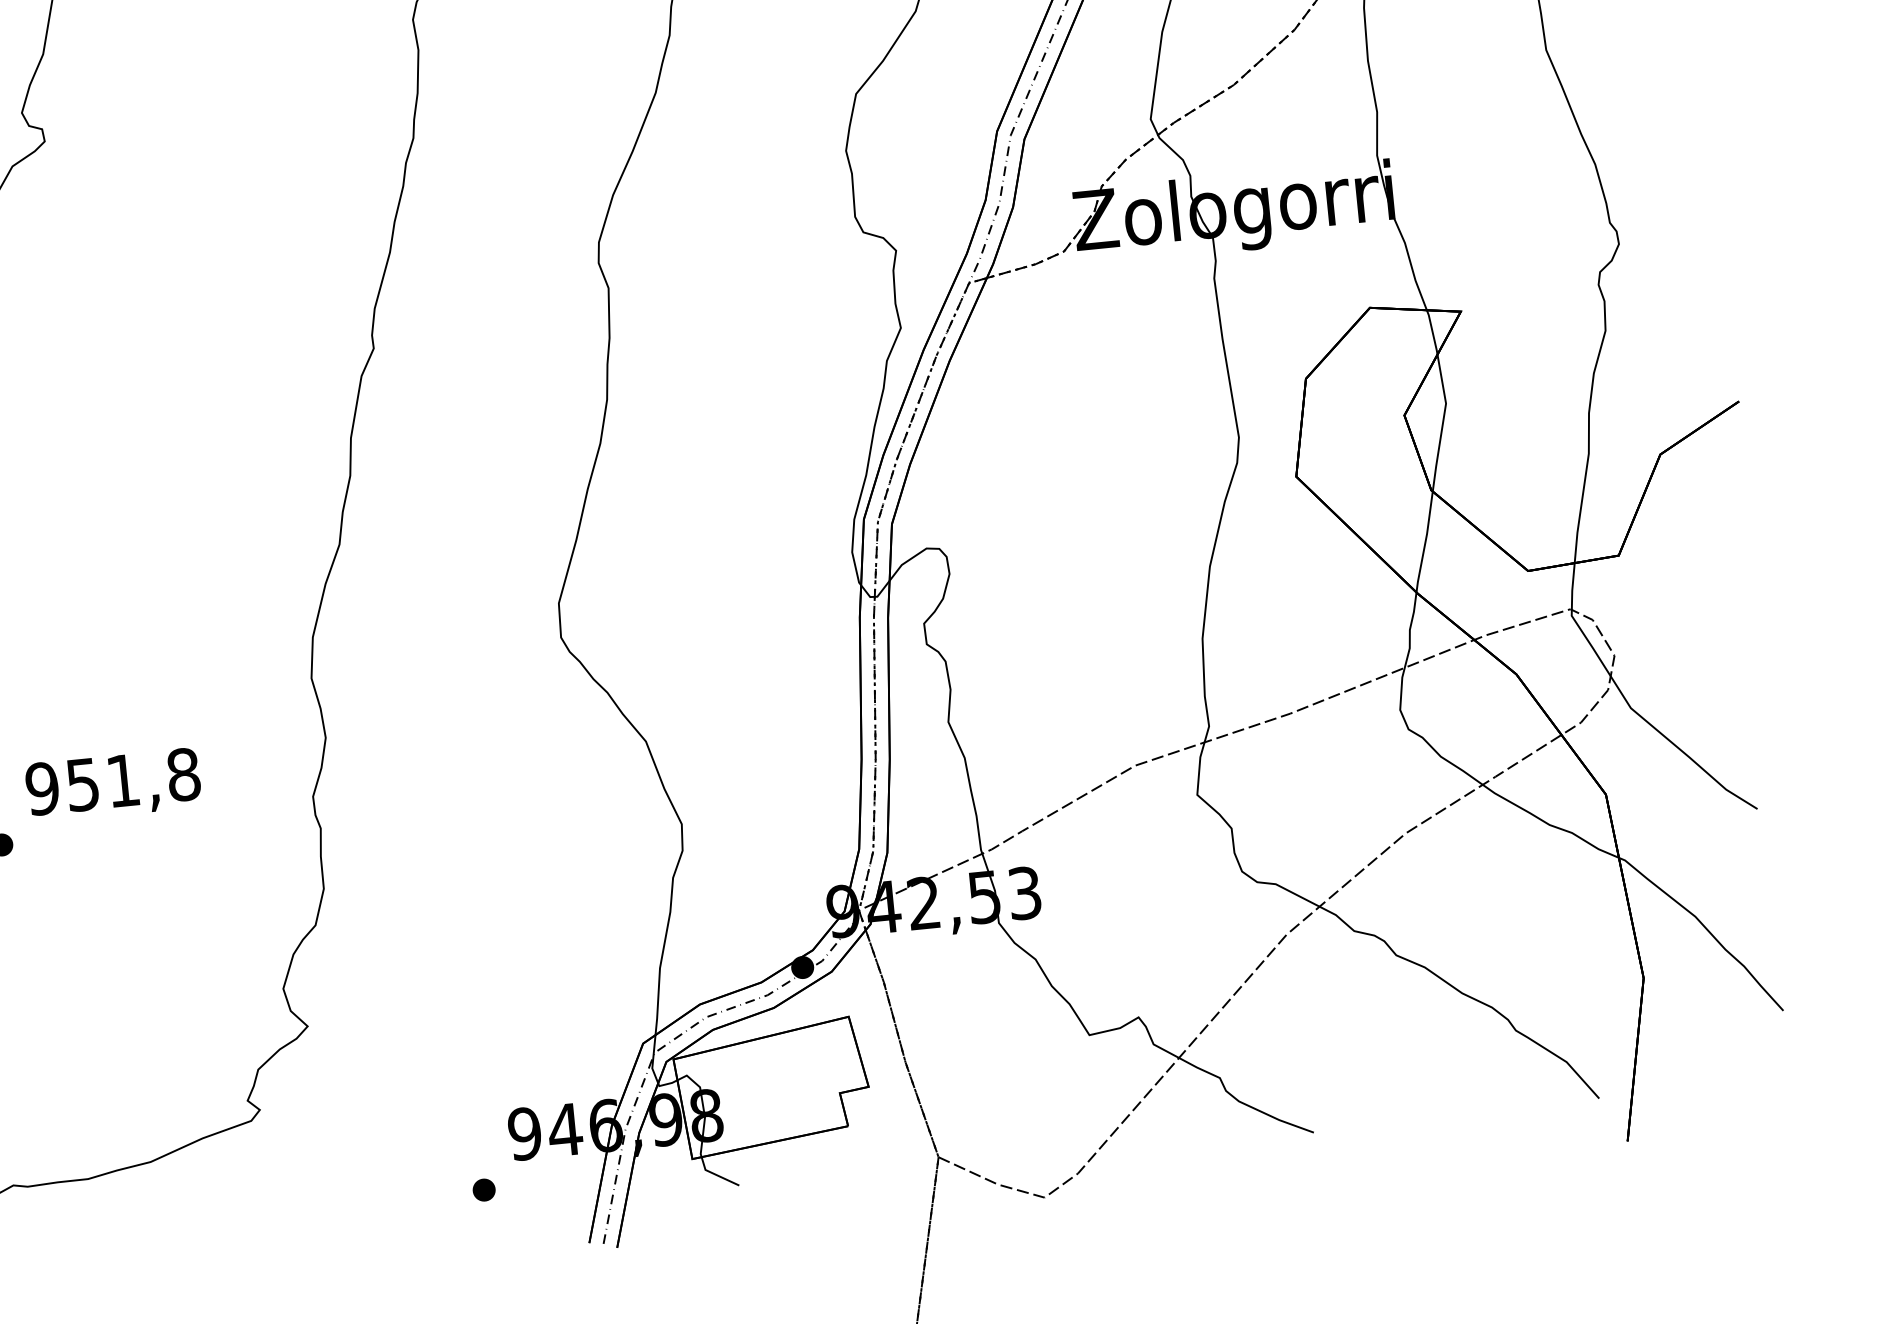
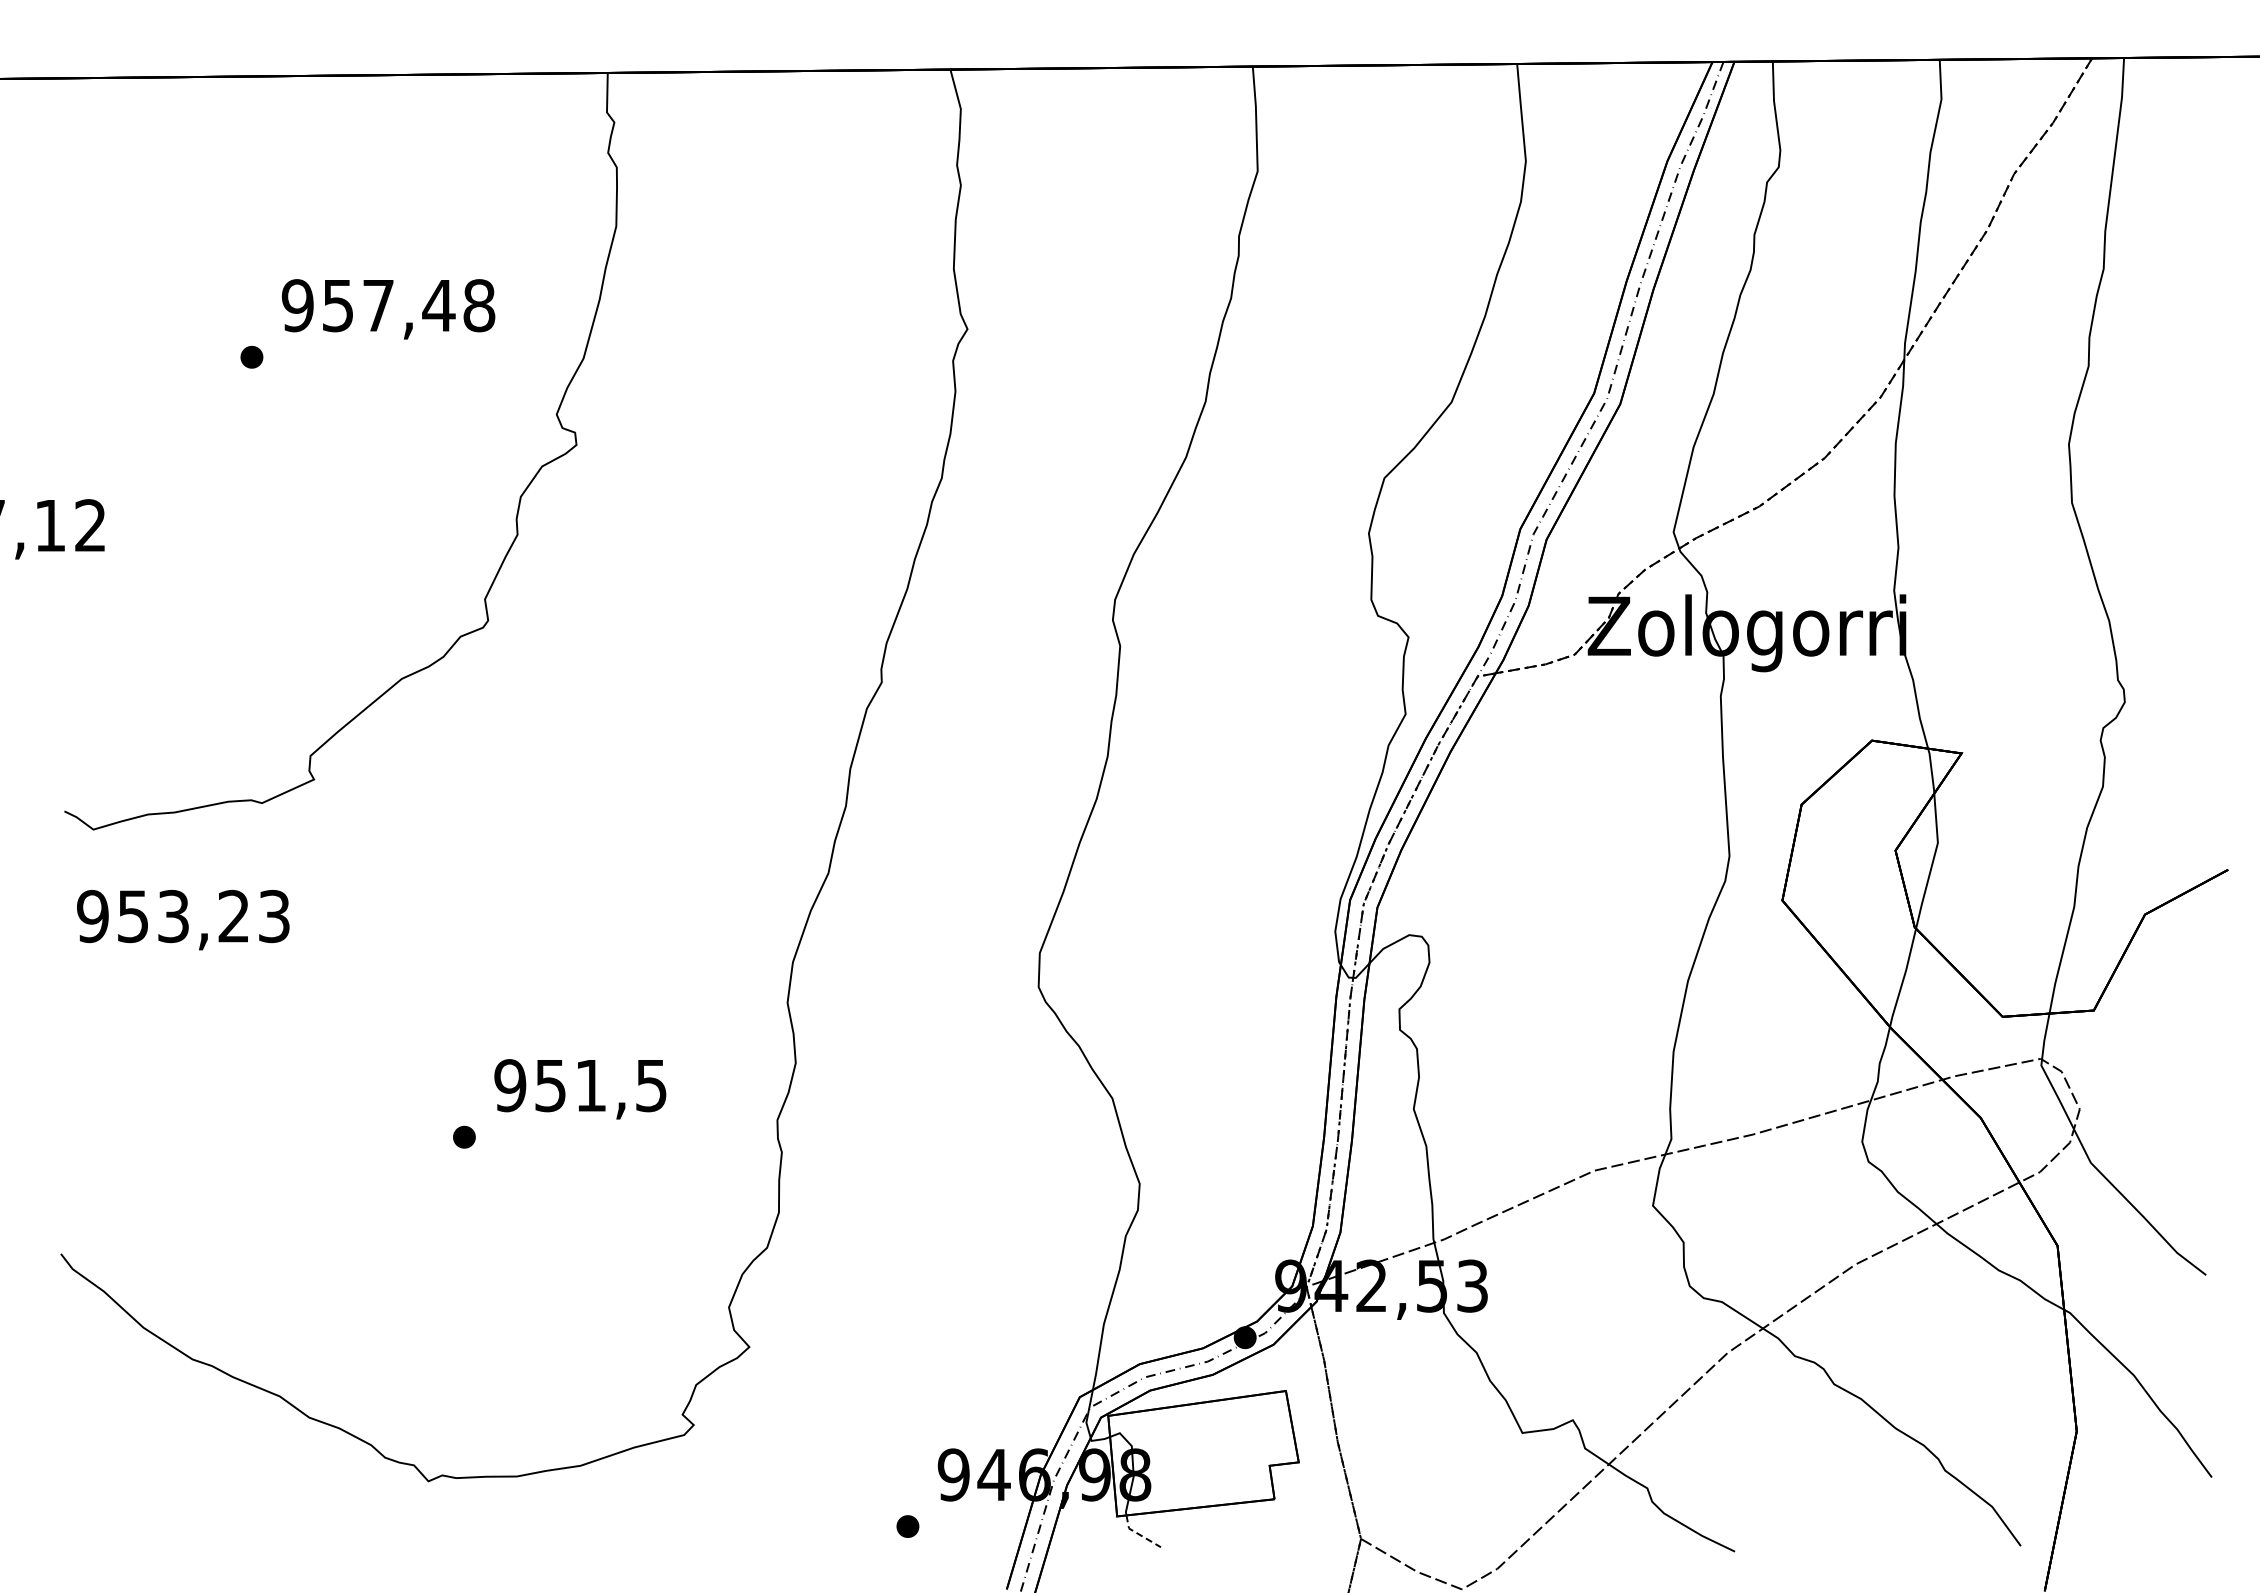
text: (183, 774) -> (651, 1085), 951,8 -> 951,5
line: (716, 1174) -> (1139, 1534), solid -> dashed

